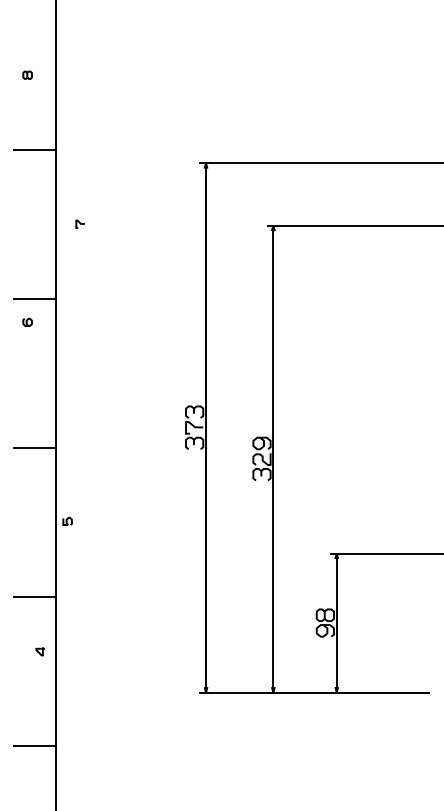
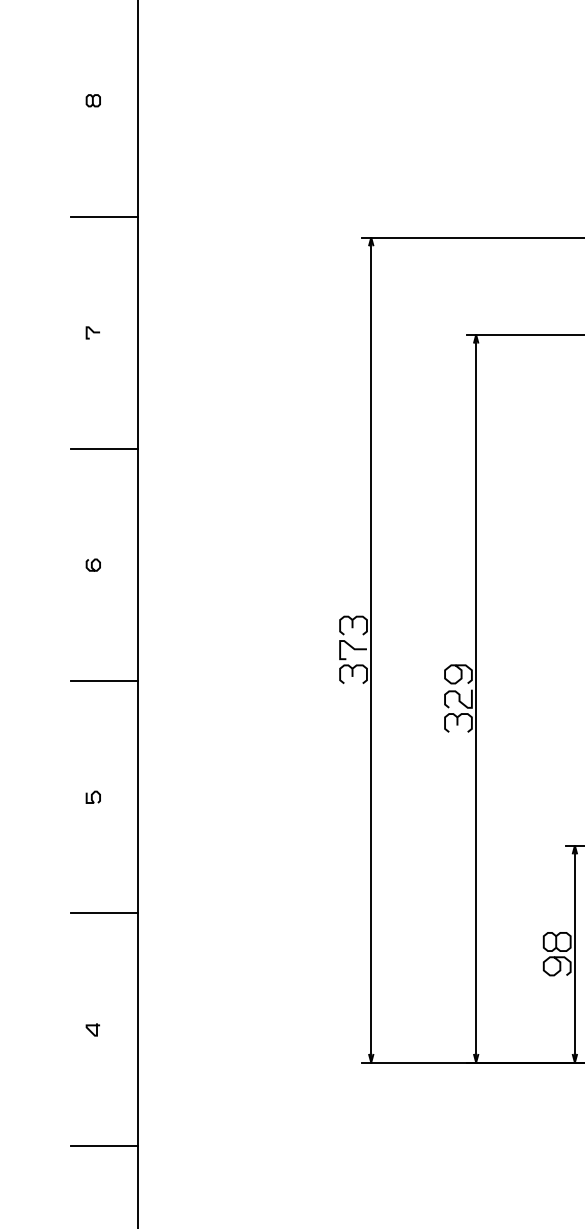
curve: (79, 223) -> (91, 331), moved
curve: (27, 321) -> (93, 563), moved
curve: (67, 520) -> (93, 795), moved
curve: (39, 651) -> (91, 1029), moved

